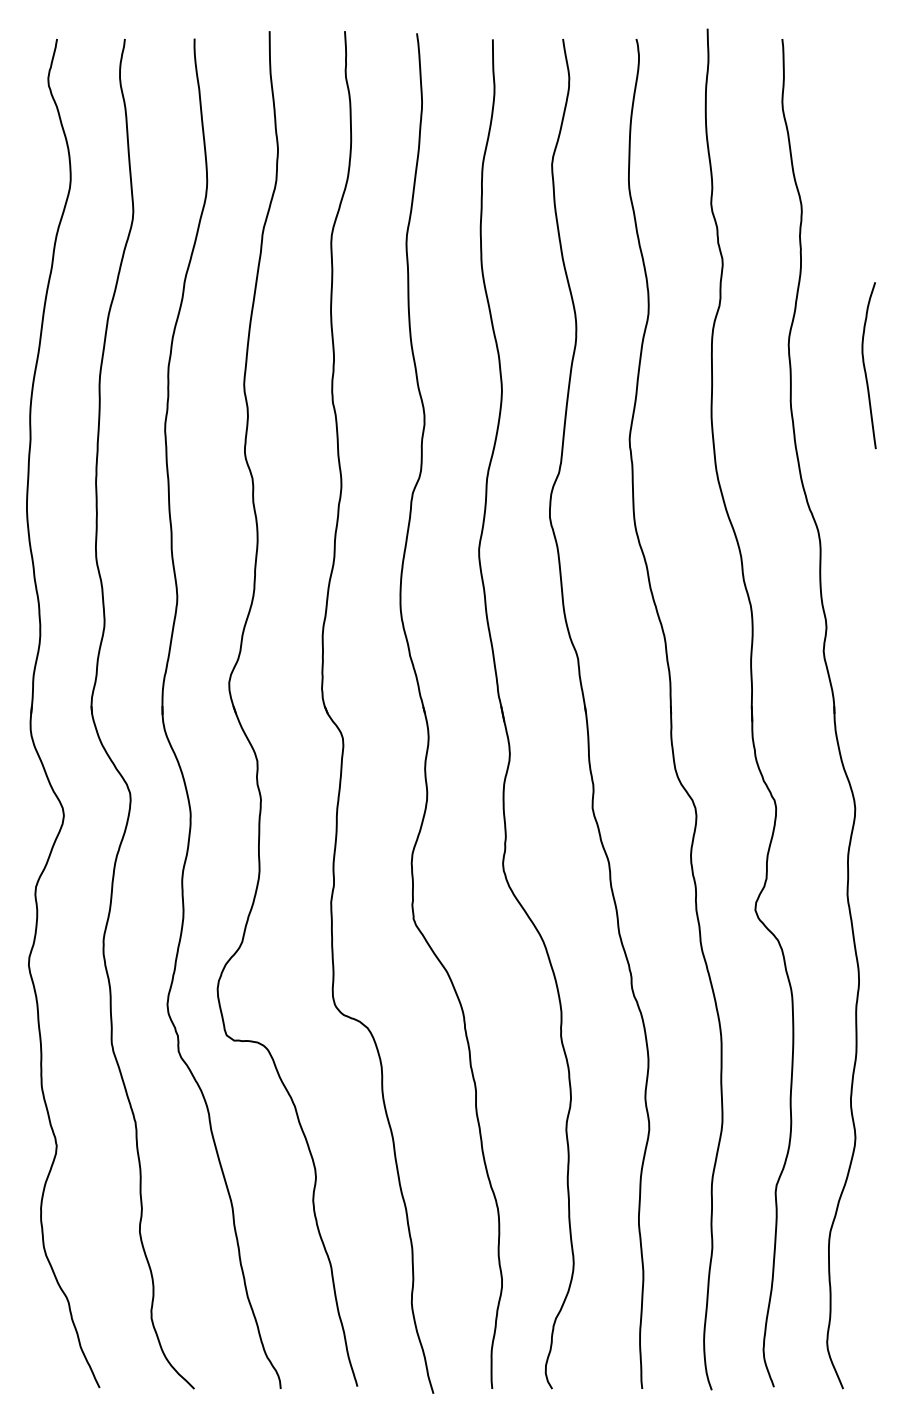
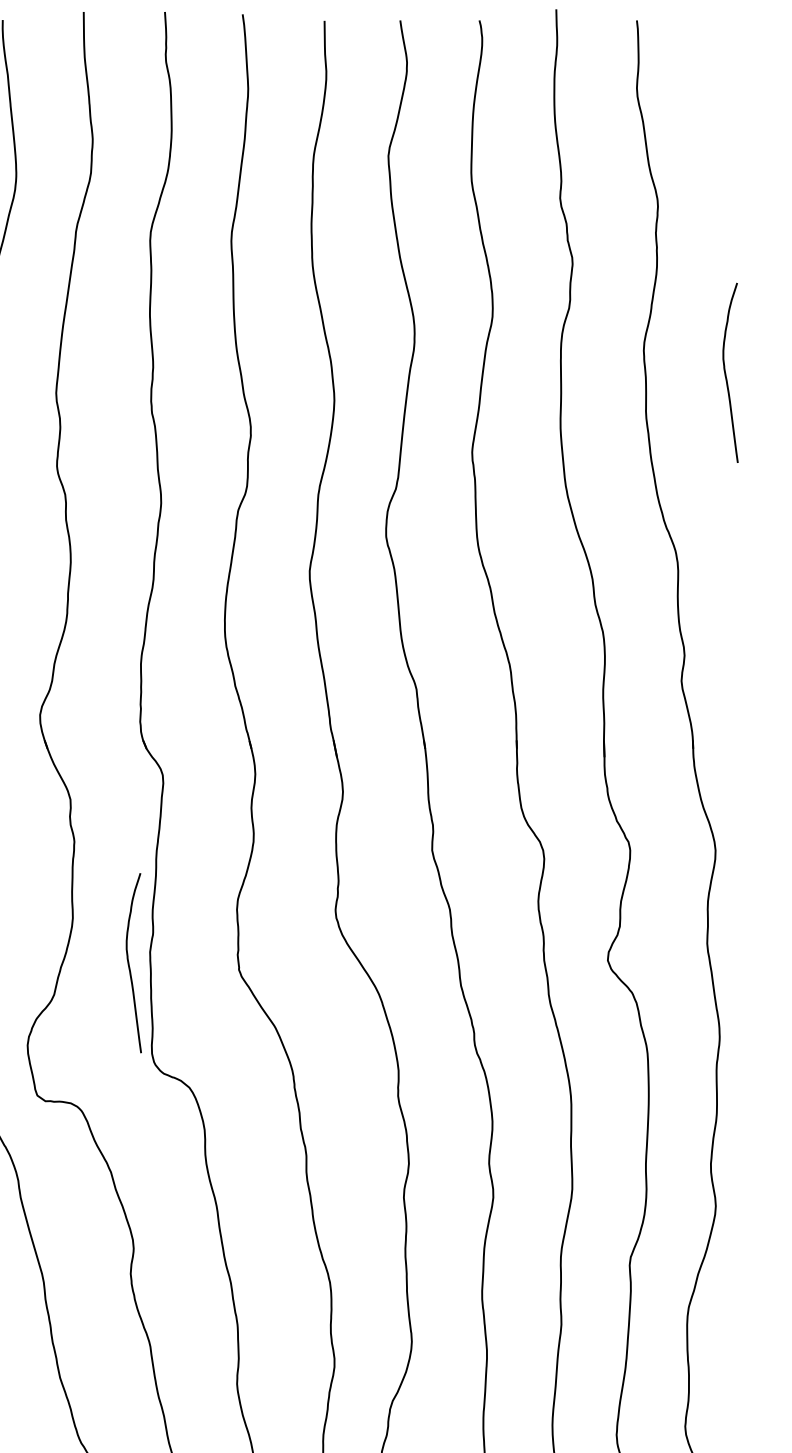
curve: (312, 913) -> (129, 964), added

